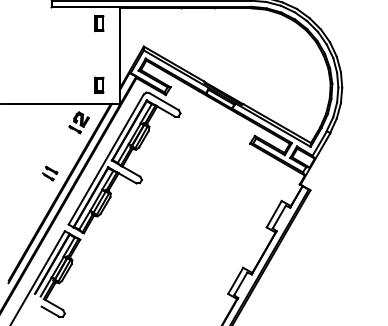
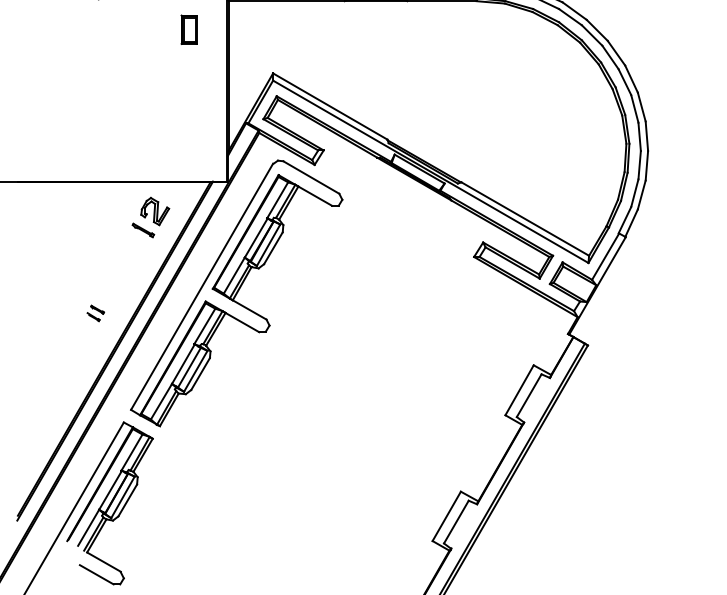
part: (99, 84) -> (189, 145), removed
part: (49, 173) -> (94, 313), size x0.6

